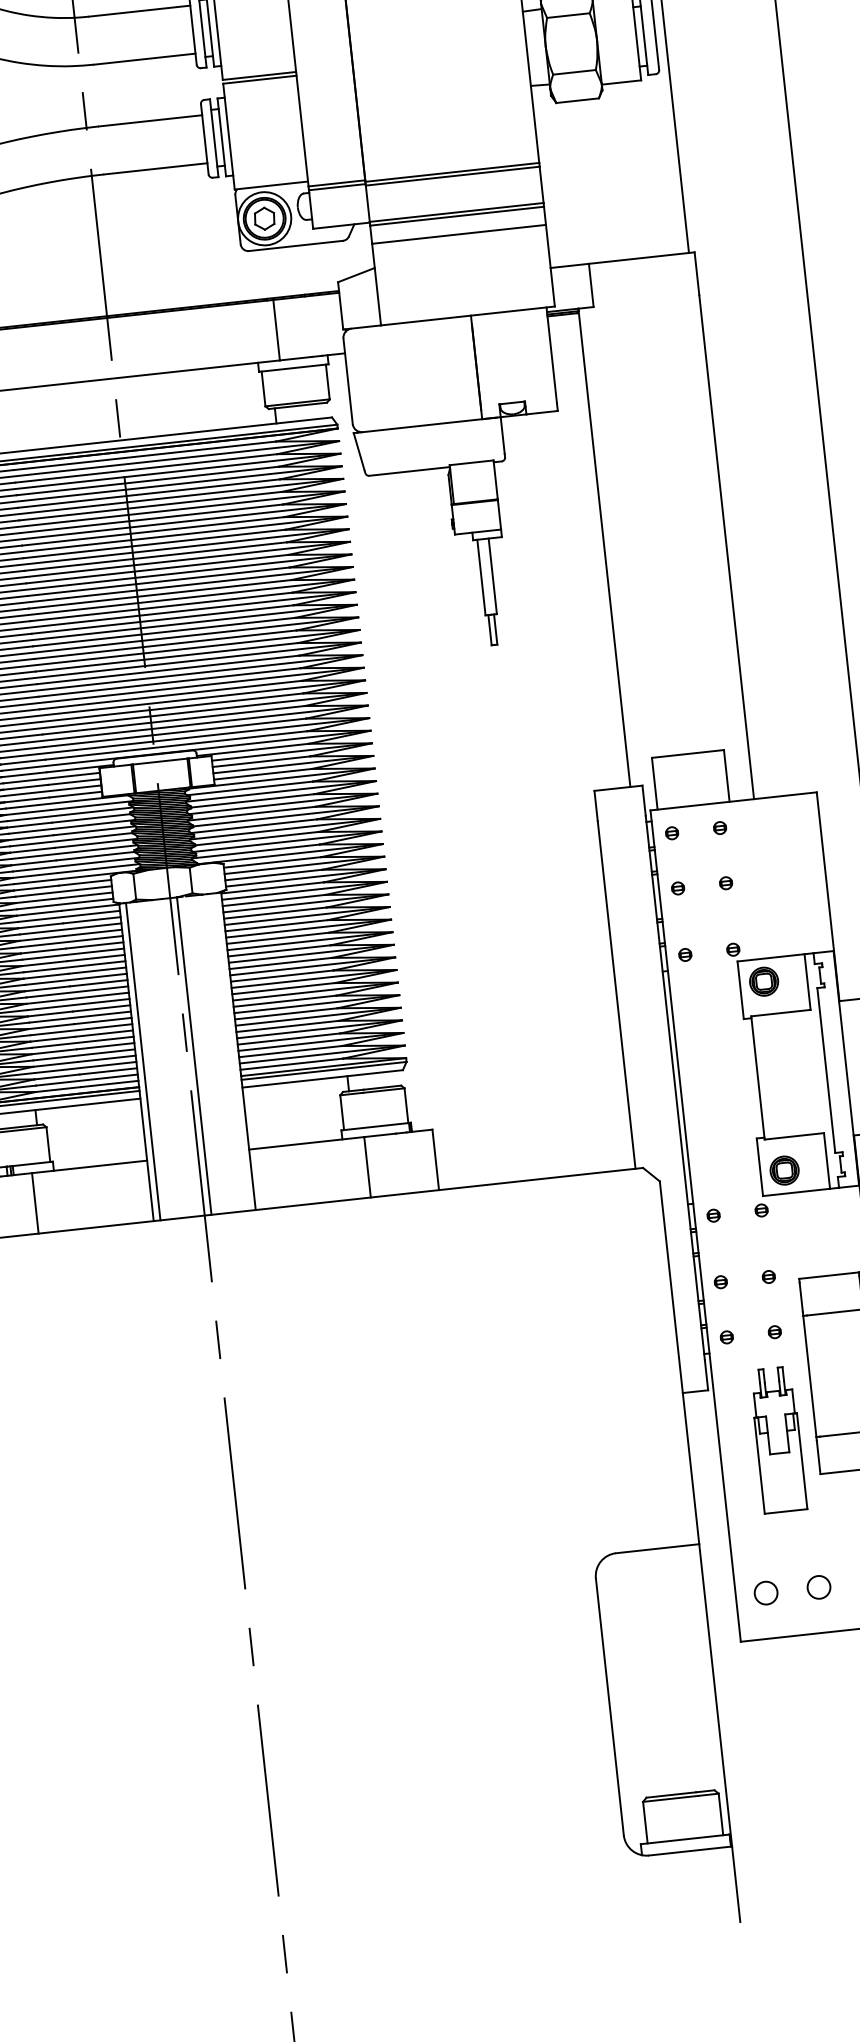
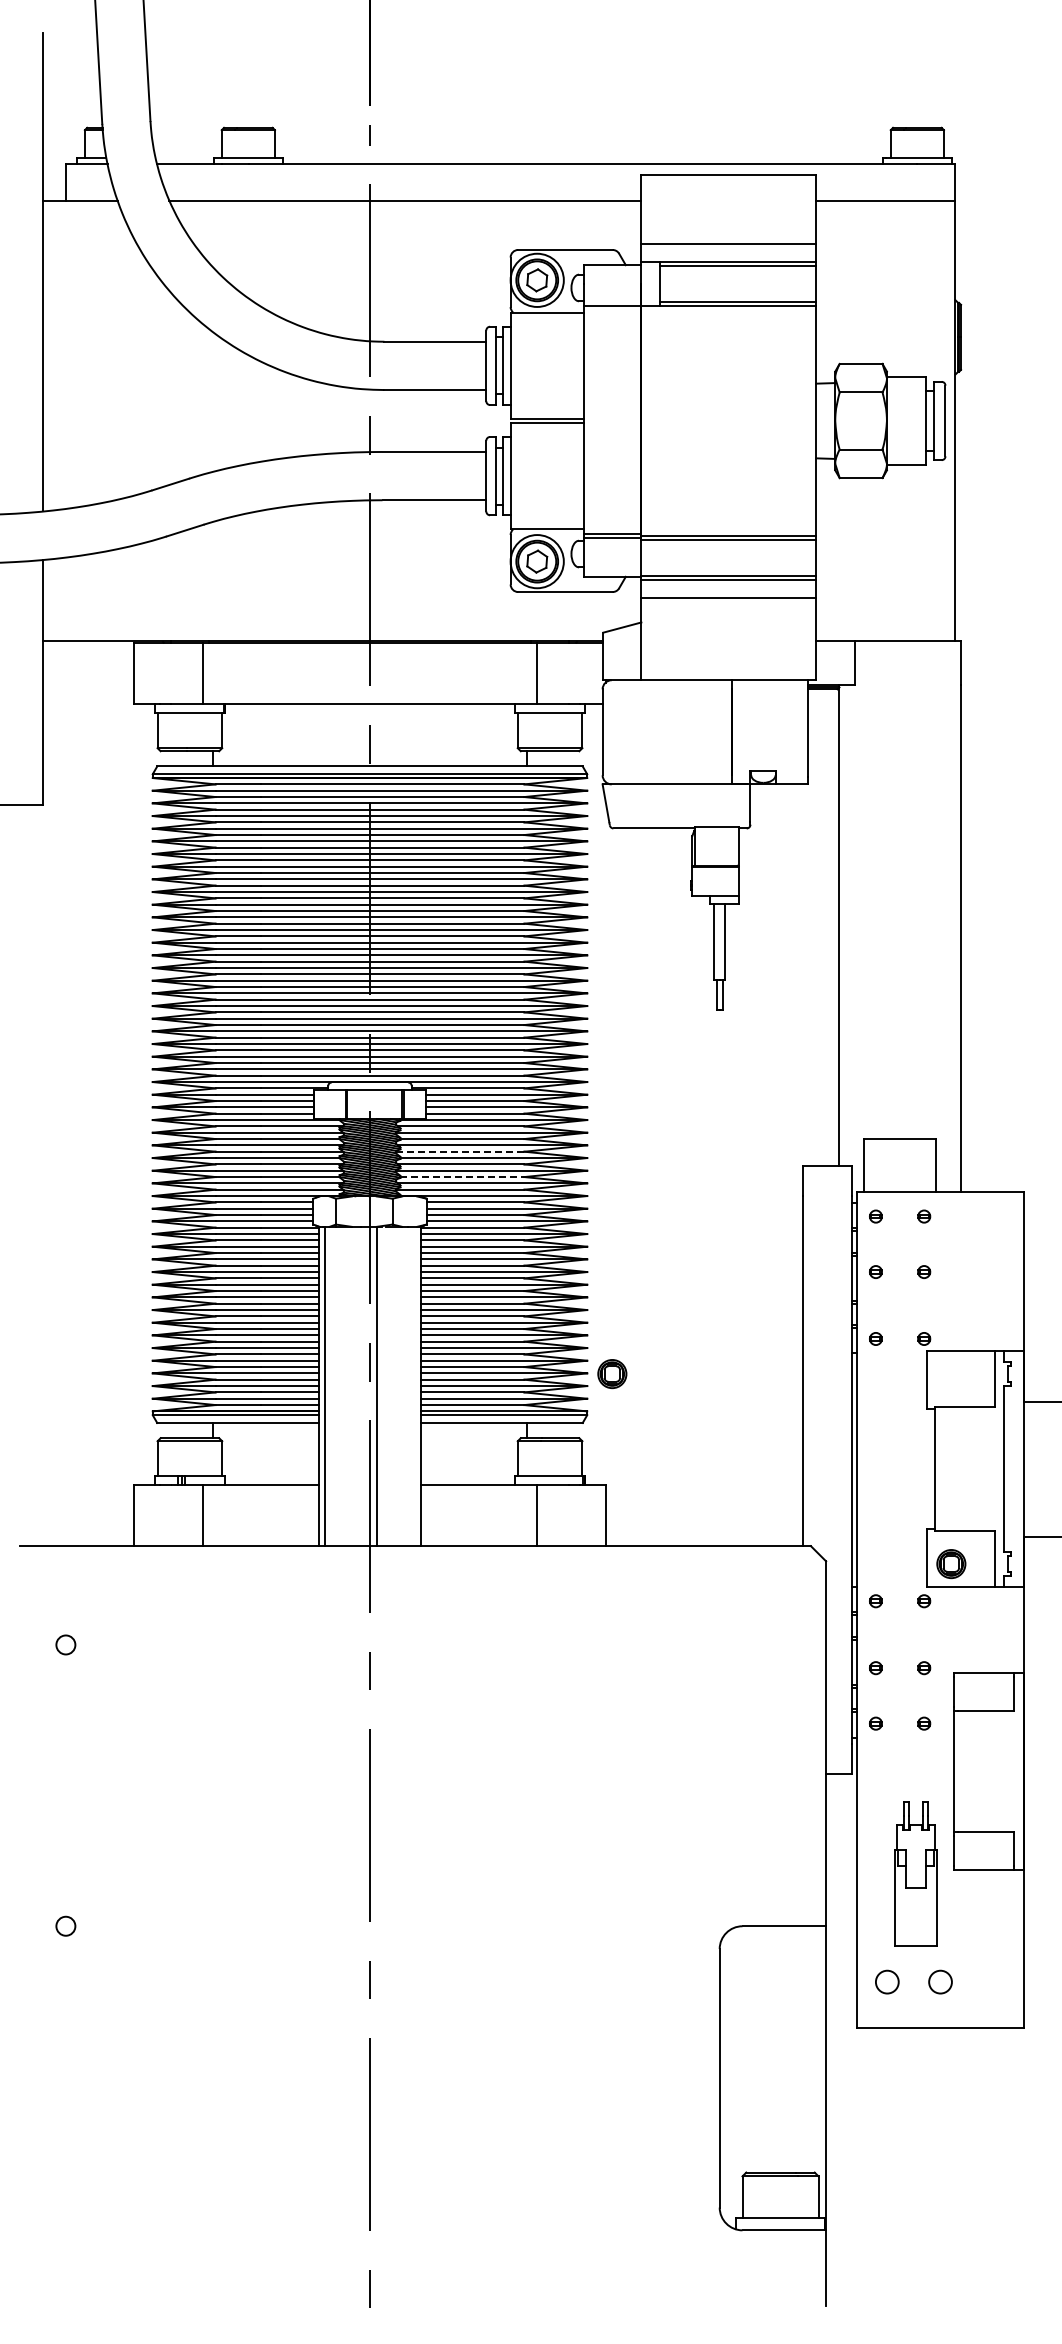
line: (252, 813) -> (460, 1151), solid -> dashed
line: (256, 839) -> (462, 1177), solid -> dashed
part: (764, 982) -> (612, 1374), moved
part: (777, 1439) -> (915, 1873), moved

